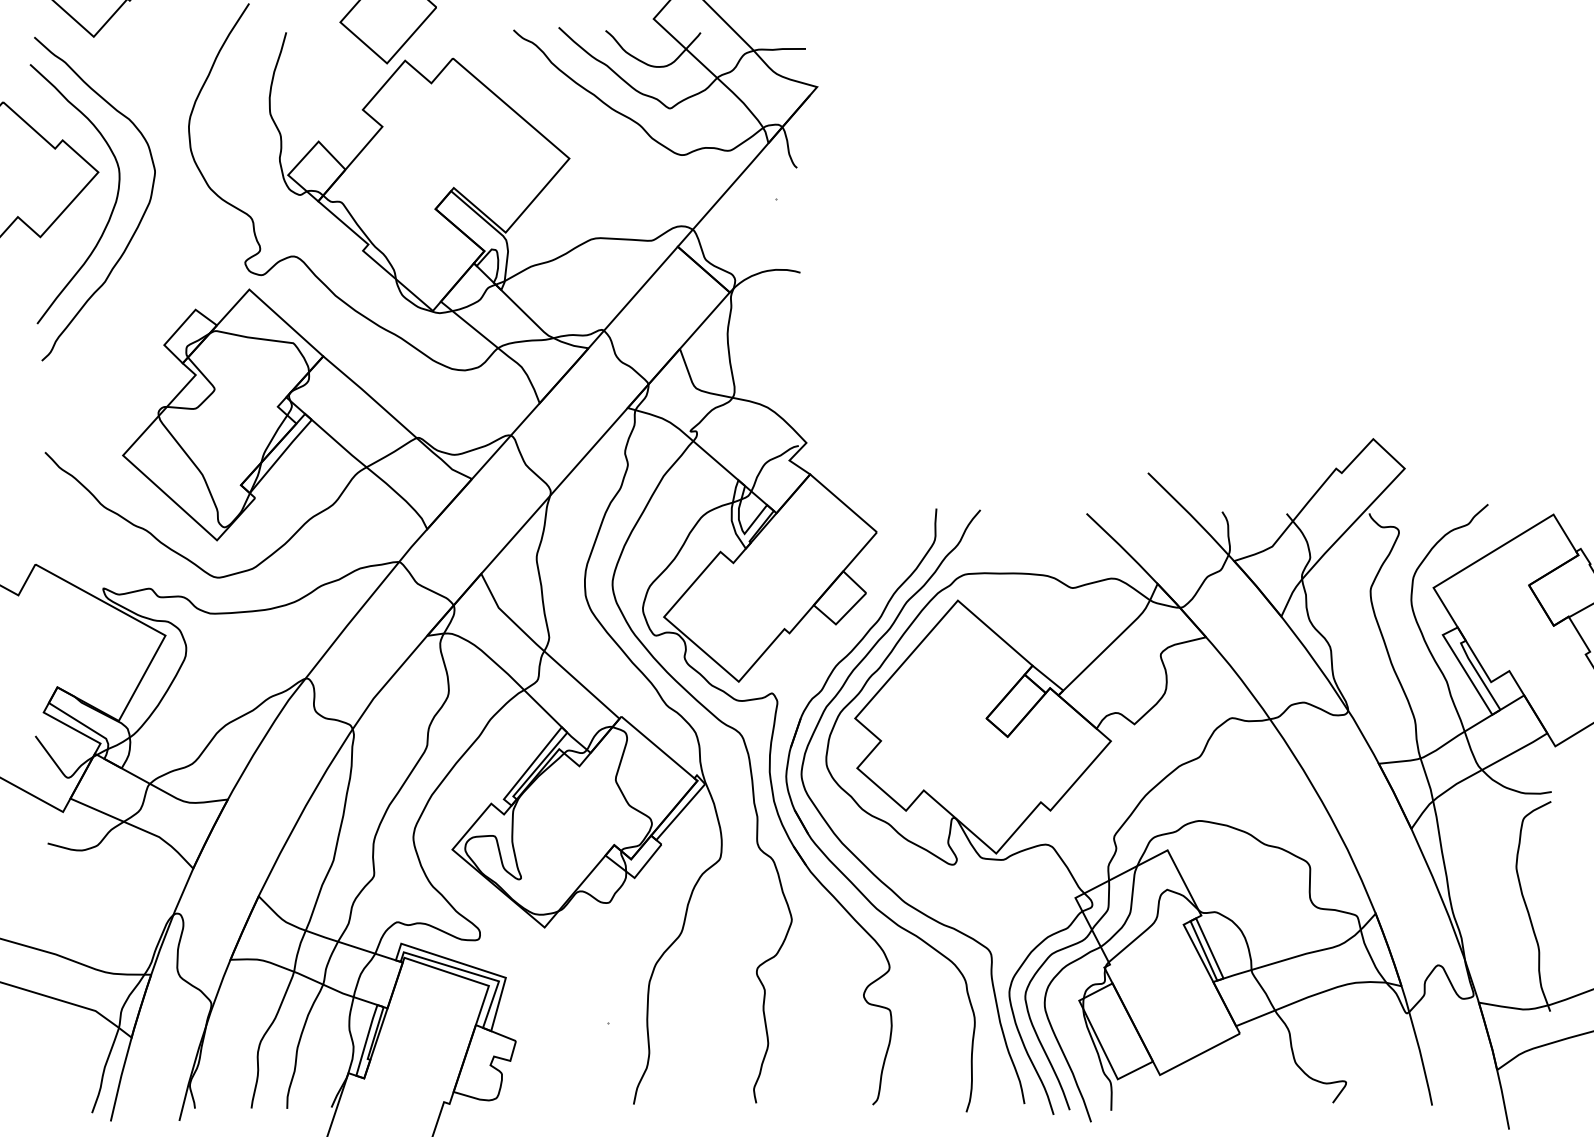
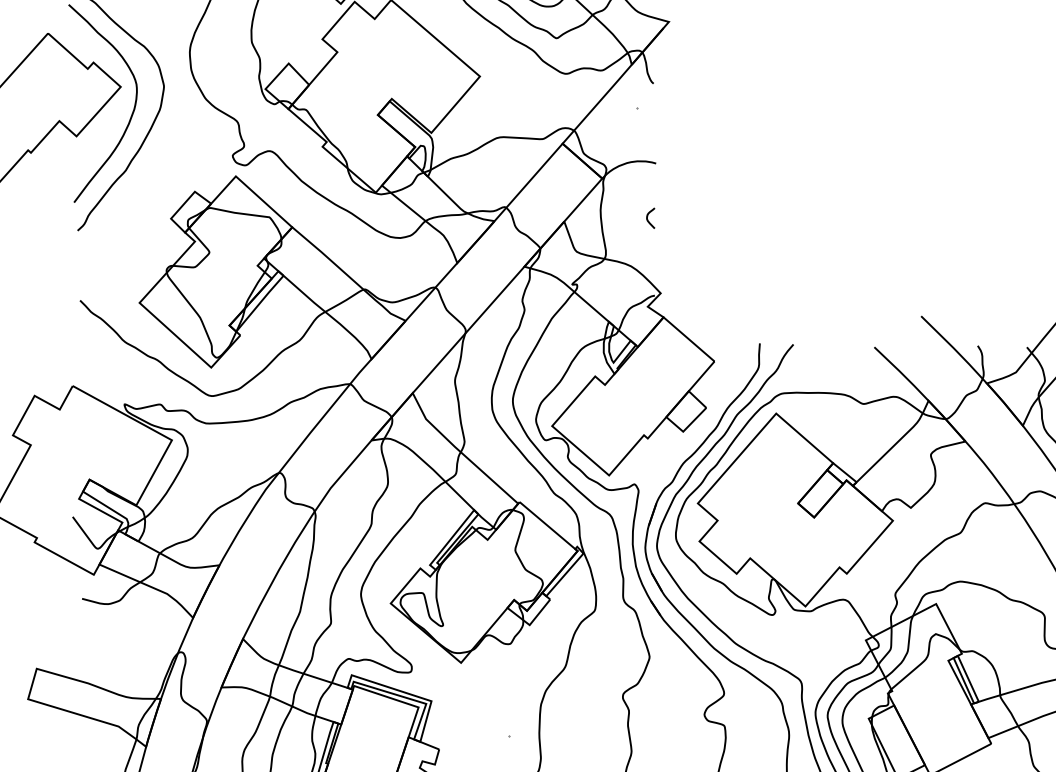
curve: (789, 344) -> (647, 218), added

